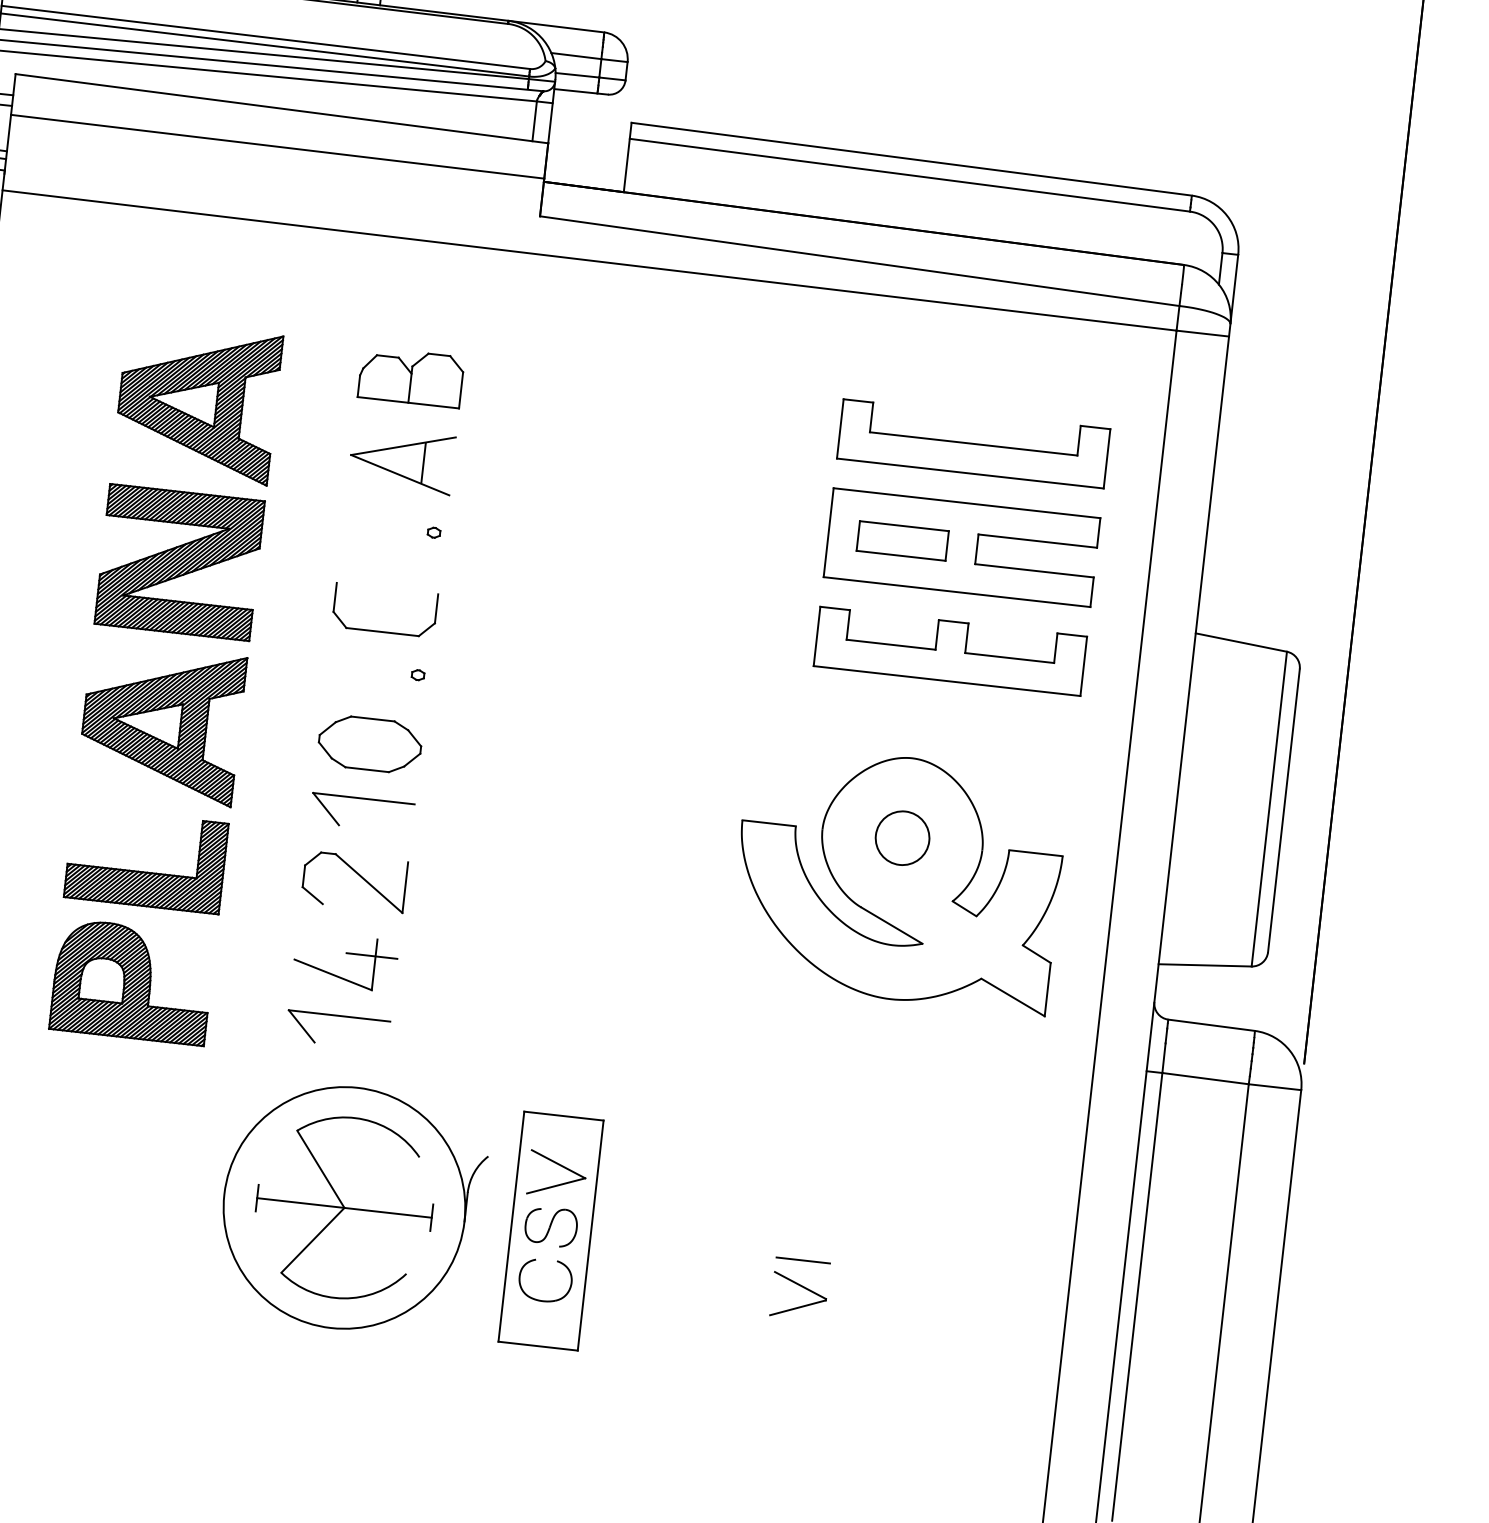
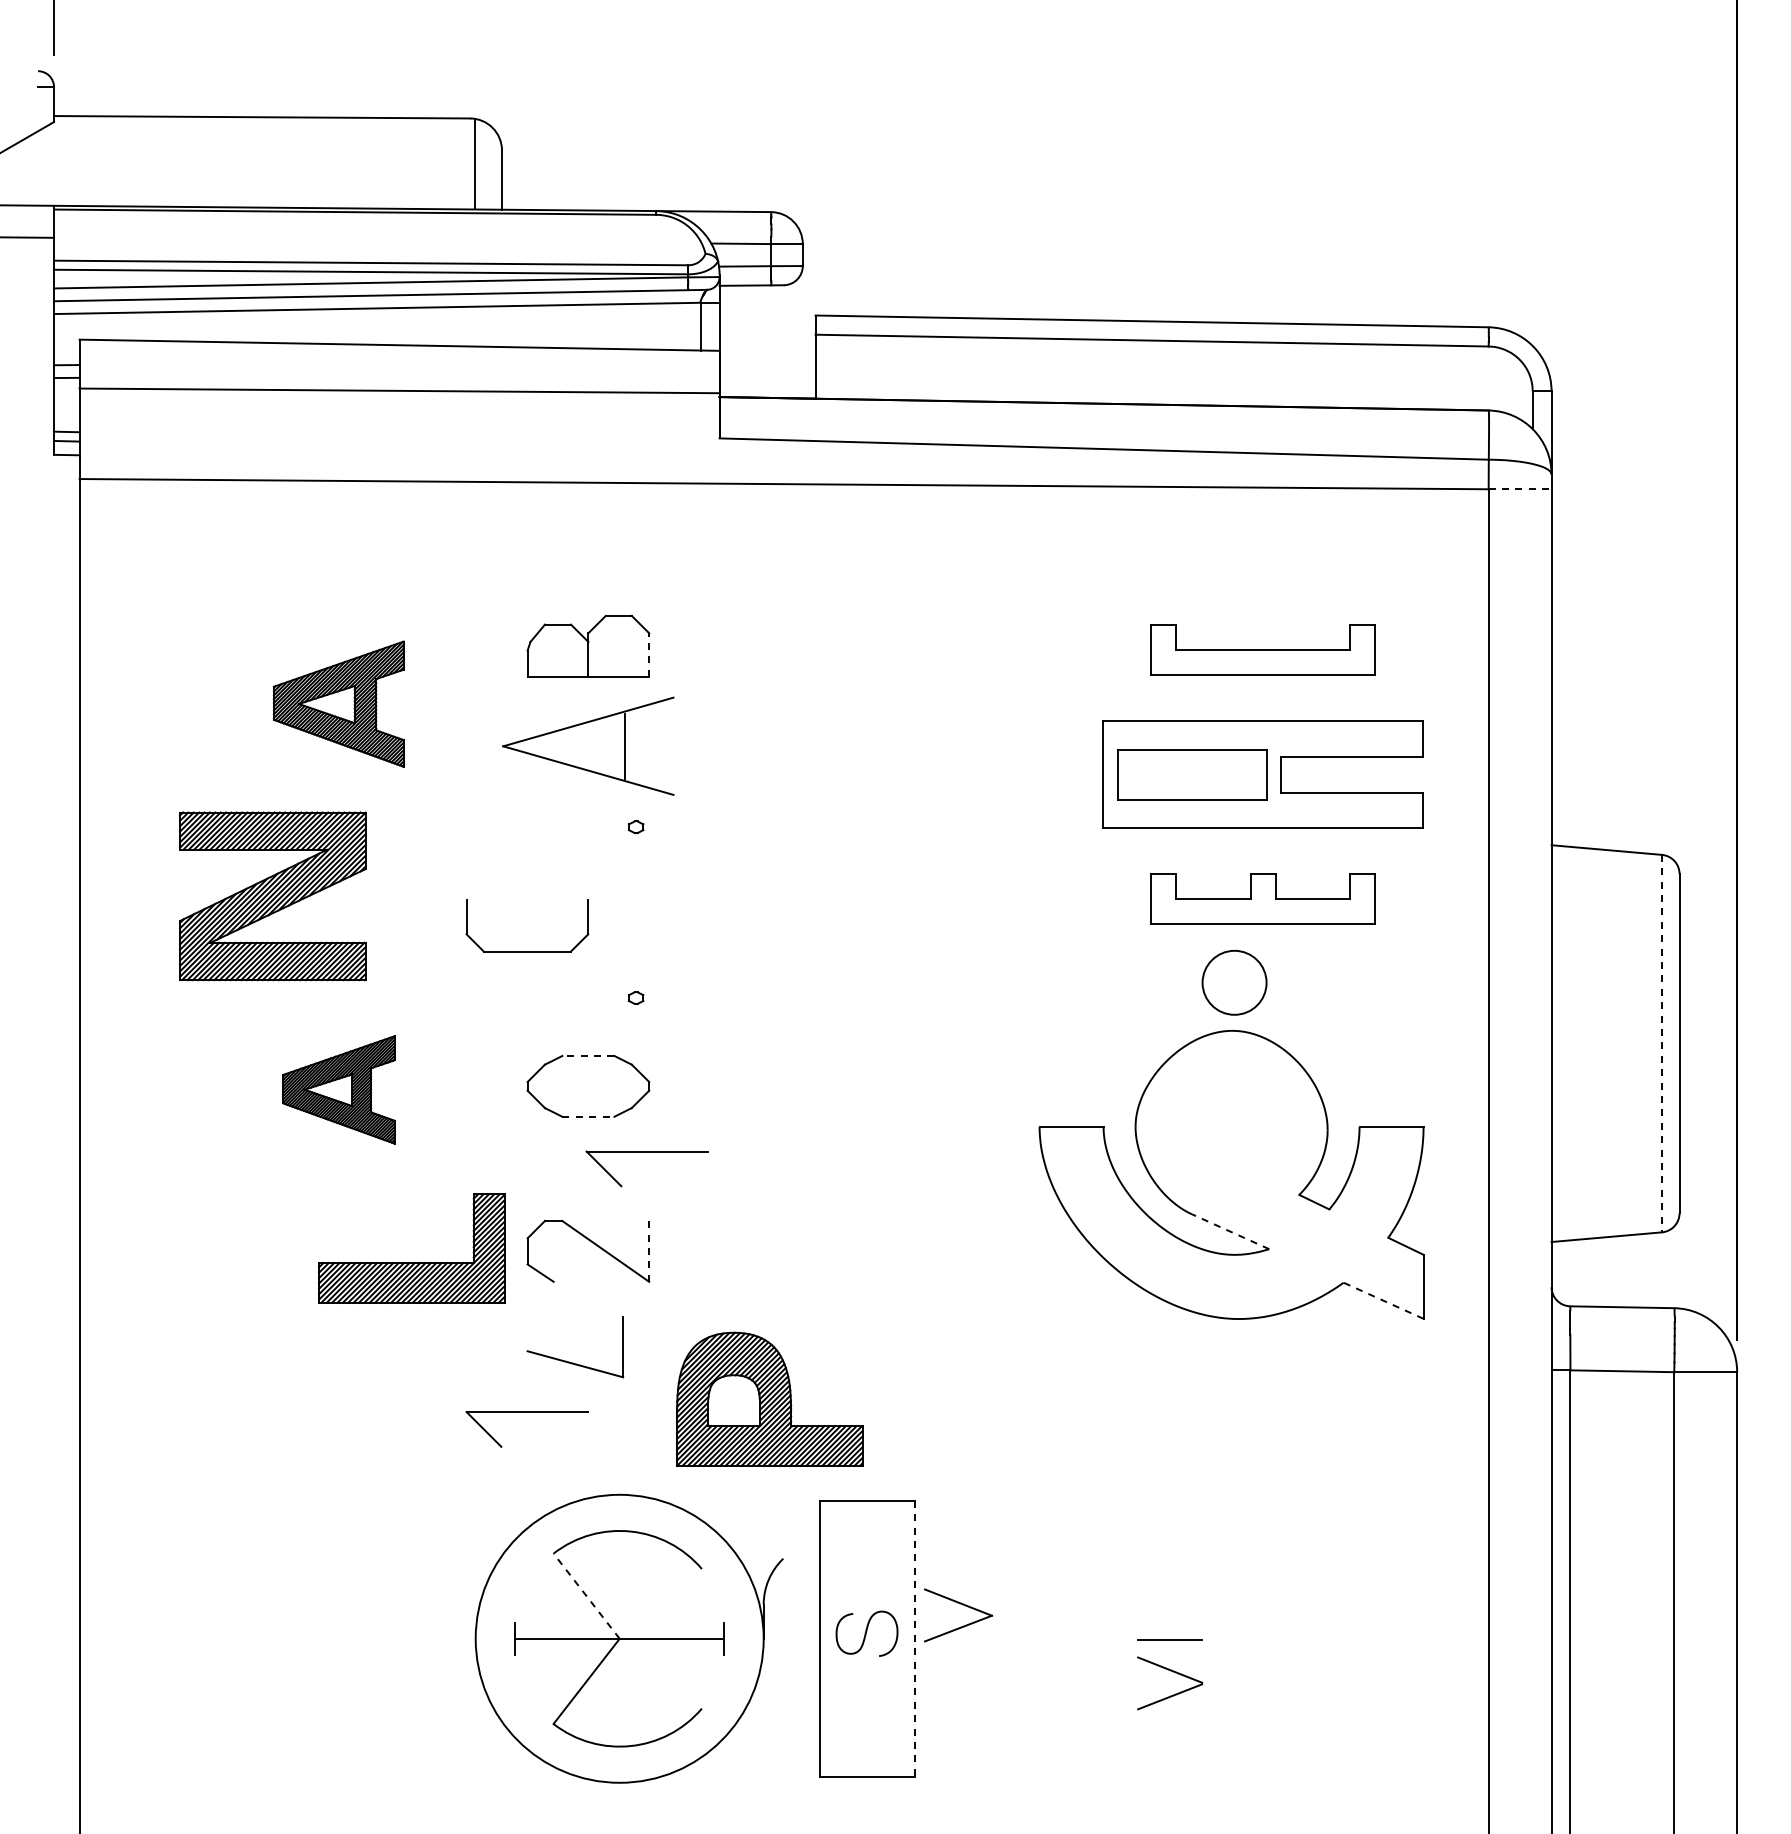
line: (1203, 333) -> (1520, 489), solid -> dashed
line: (461, 390) -> (649, 655), solid -> dashed
part: (197, 401) -> (338, 703), size x0.7
part: (972, 443) -> (1262, 650), size x0.7
part: (402, 460) -> (588, 745), size x1.4
part: (902, 540) -> (1192, 774), size x1.4
part: (179, 562) -> (272, 896), moved
part: (382, 631) -> (527, 951), moved
part: (949, 651) -> (1262, 899), size x0.7
line: (372, 718) -> (587, 1055), solid -> dashed
part: (161, 723) -> (338, 1089), size x0.6
line: (367, 769) -> (588, 1116), solid -> dashed
part: (363, 799) -> (646, 1152), moved
line: (1269, 809) -> (1662, 1043), solid -> dashed
part: (902, 837) -> (1234, 982), moved
part: (143, 870) -> (409, 1261), moved
line: (405, 886) -> (649, 1250), solid -> dashed
line: (891, 925) -> (1230, 1231), solid -> dashed
line: (371, 955) -> (618, 1336), removed
part: (132, 981) -> (769, 1398), moved
line: (1013, 997) -> (1383, 1300), solid -> dashed
part: (338, 1016) -> (526, 1412), moved
part: (561, 1167) -> (962, 1605), moved
line: (320, 1169) -> (586, 1596), solid -> dashed
line: (590, 1235) -> (914, 1638), solid -> dashed
part: (545, 1300) -> (869, 1721), removed

